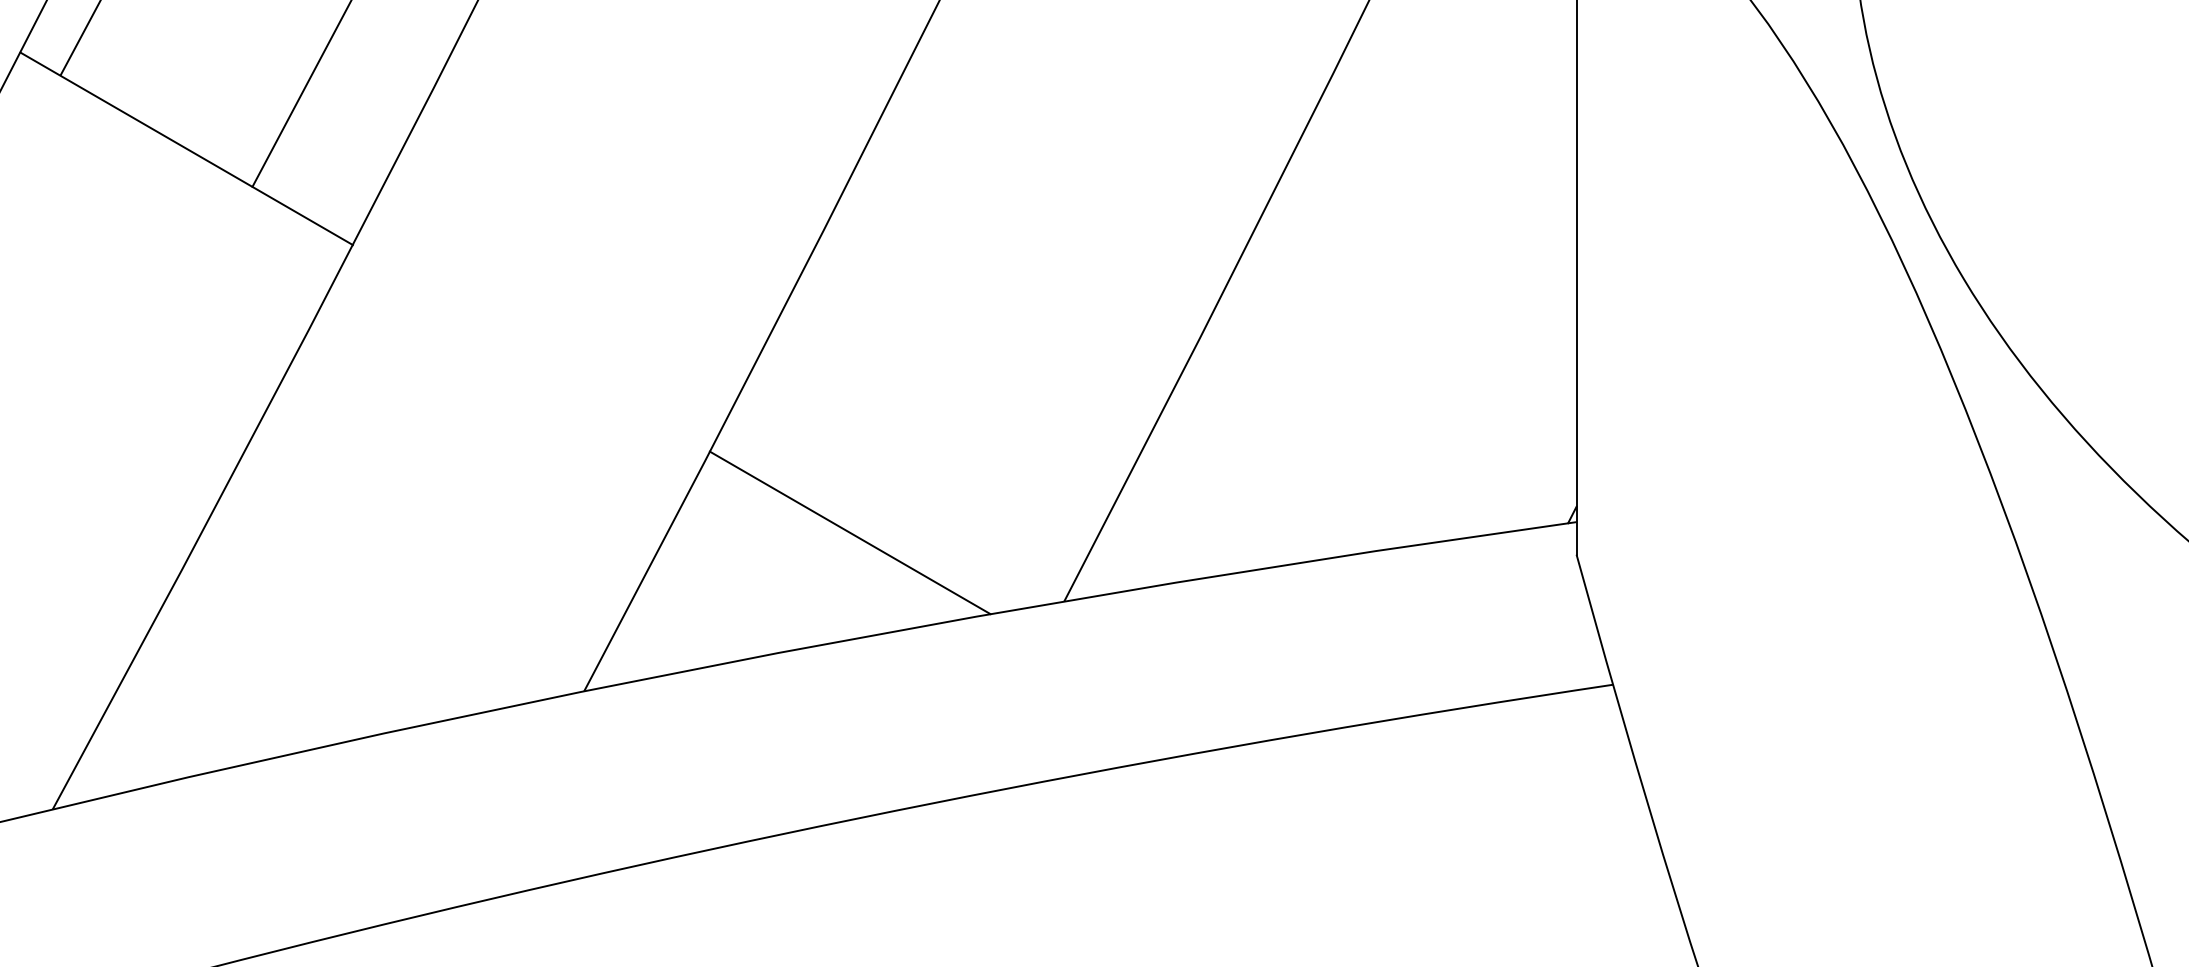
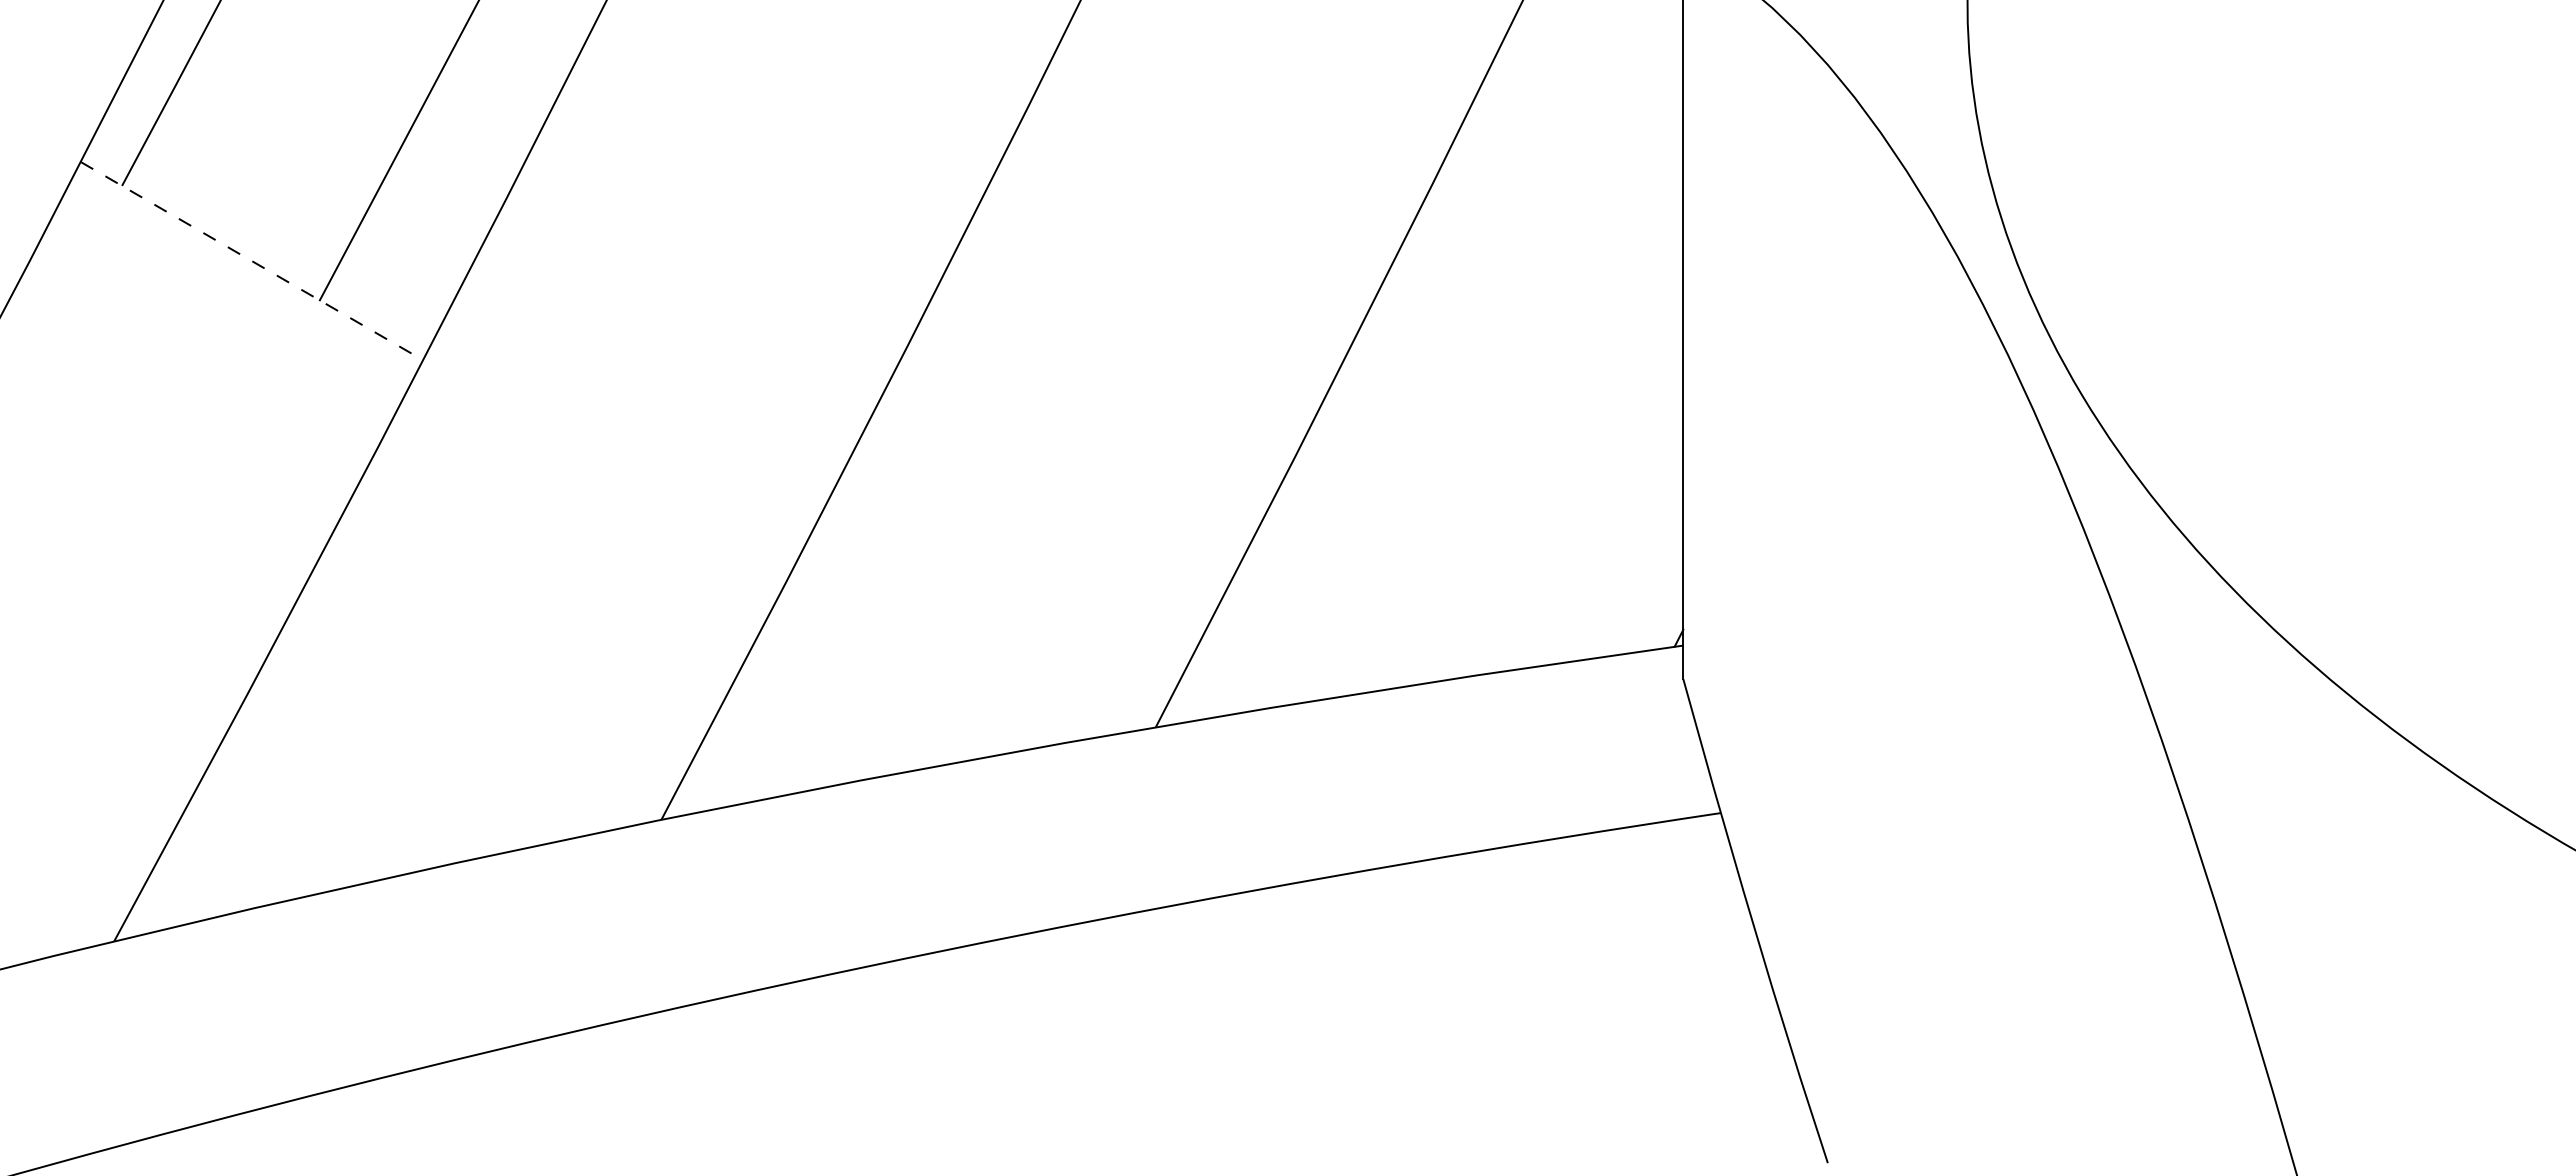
line: (187, 149) -> (252, 261), solid -> dashed
line: (849, 532) -> (934, 656), removed

